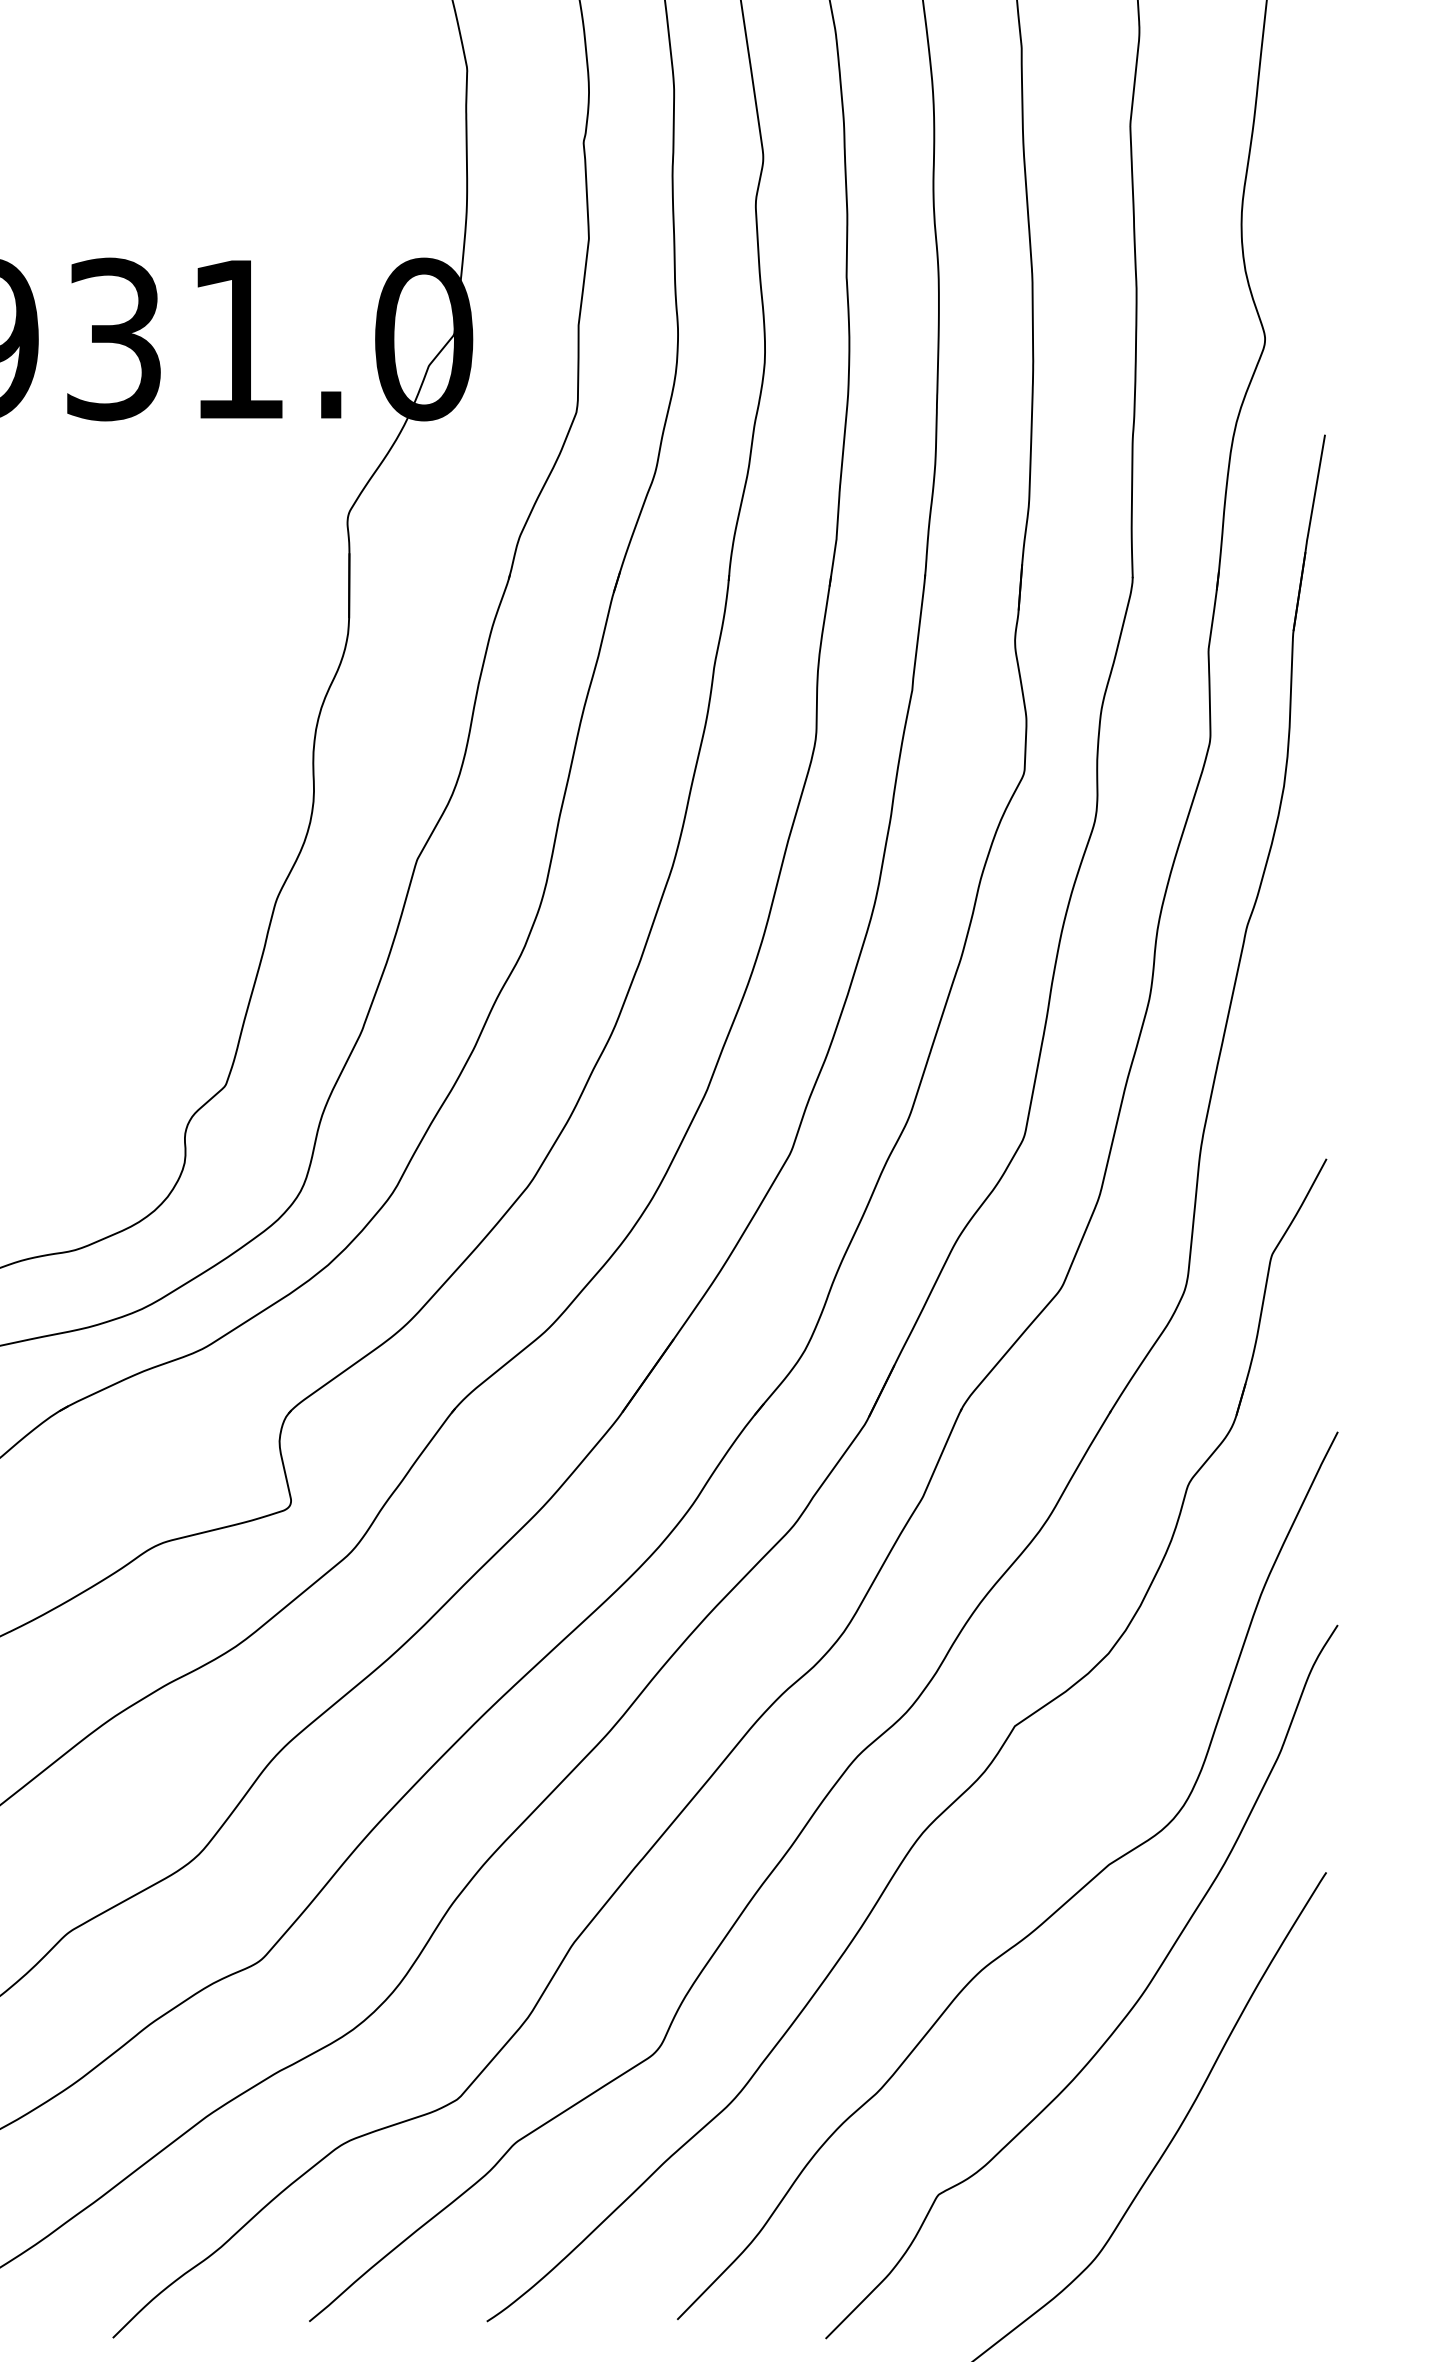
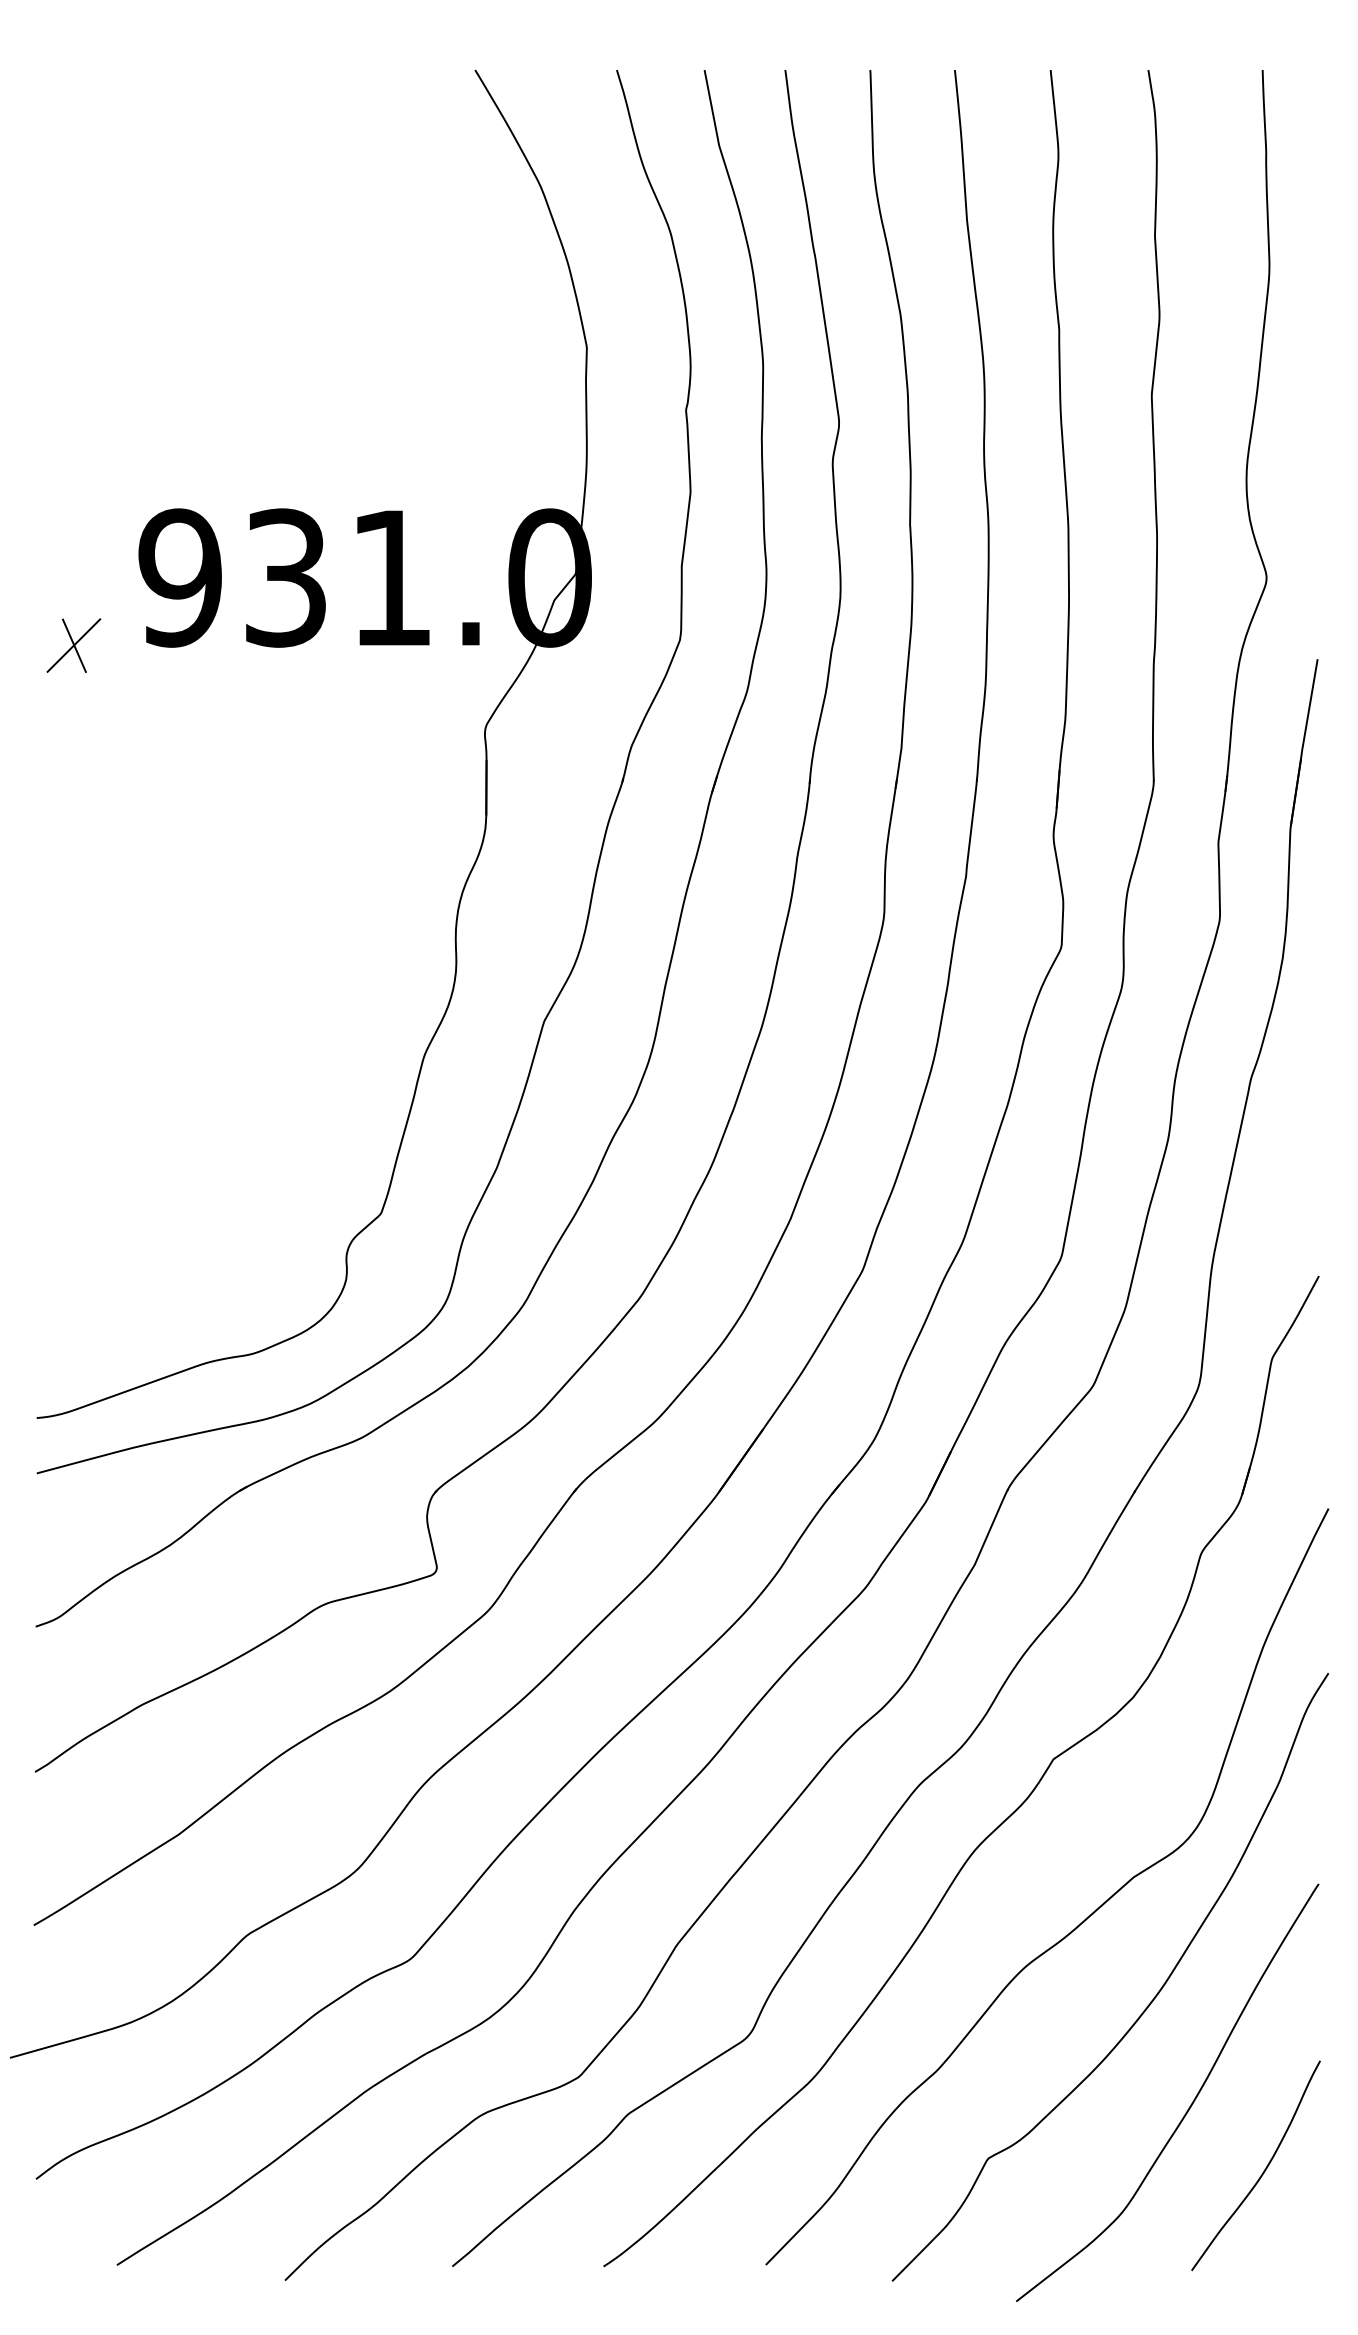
curve: (1261, 2208) -> (1263, 2170), added

